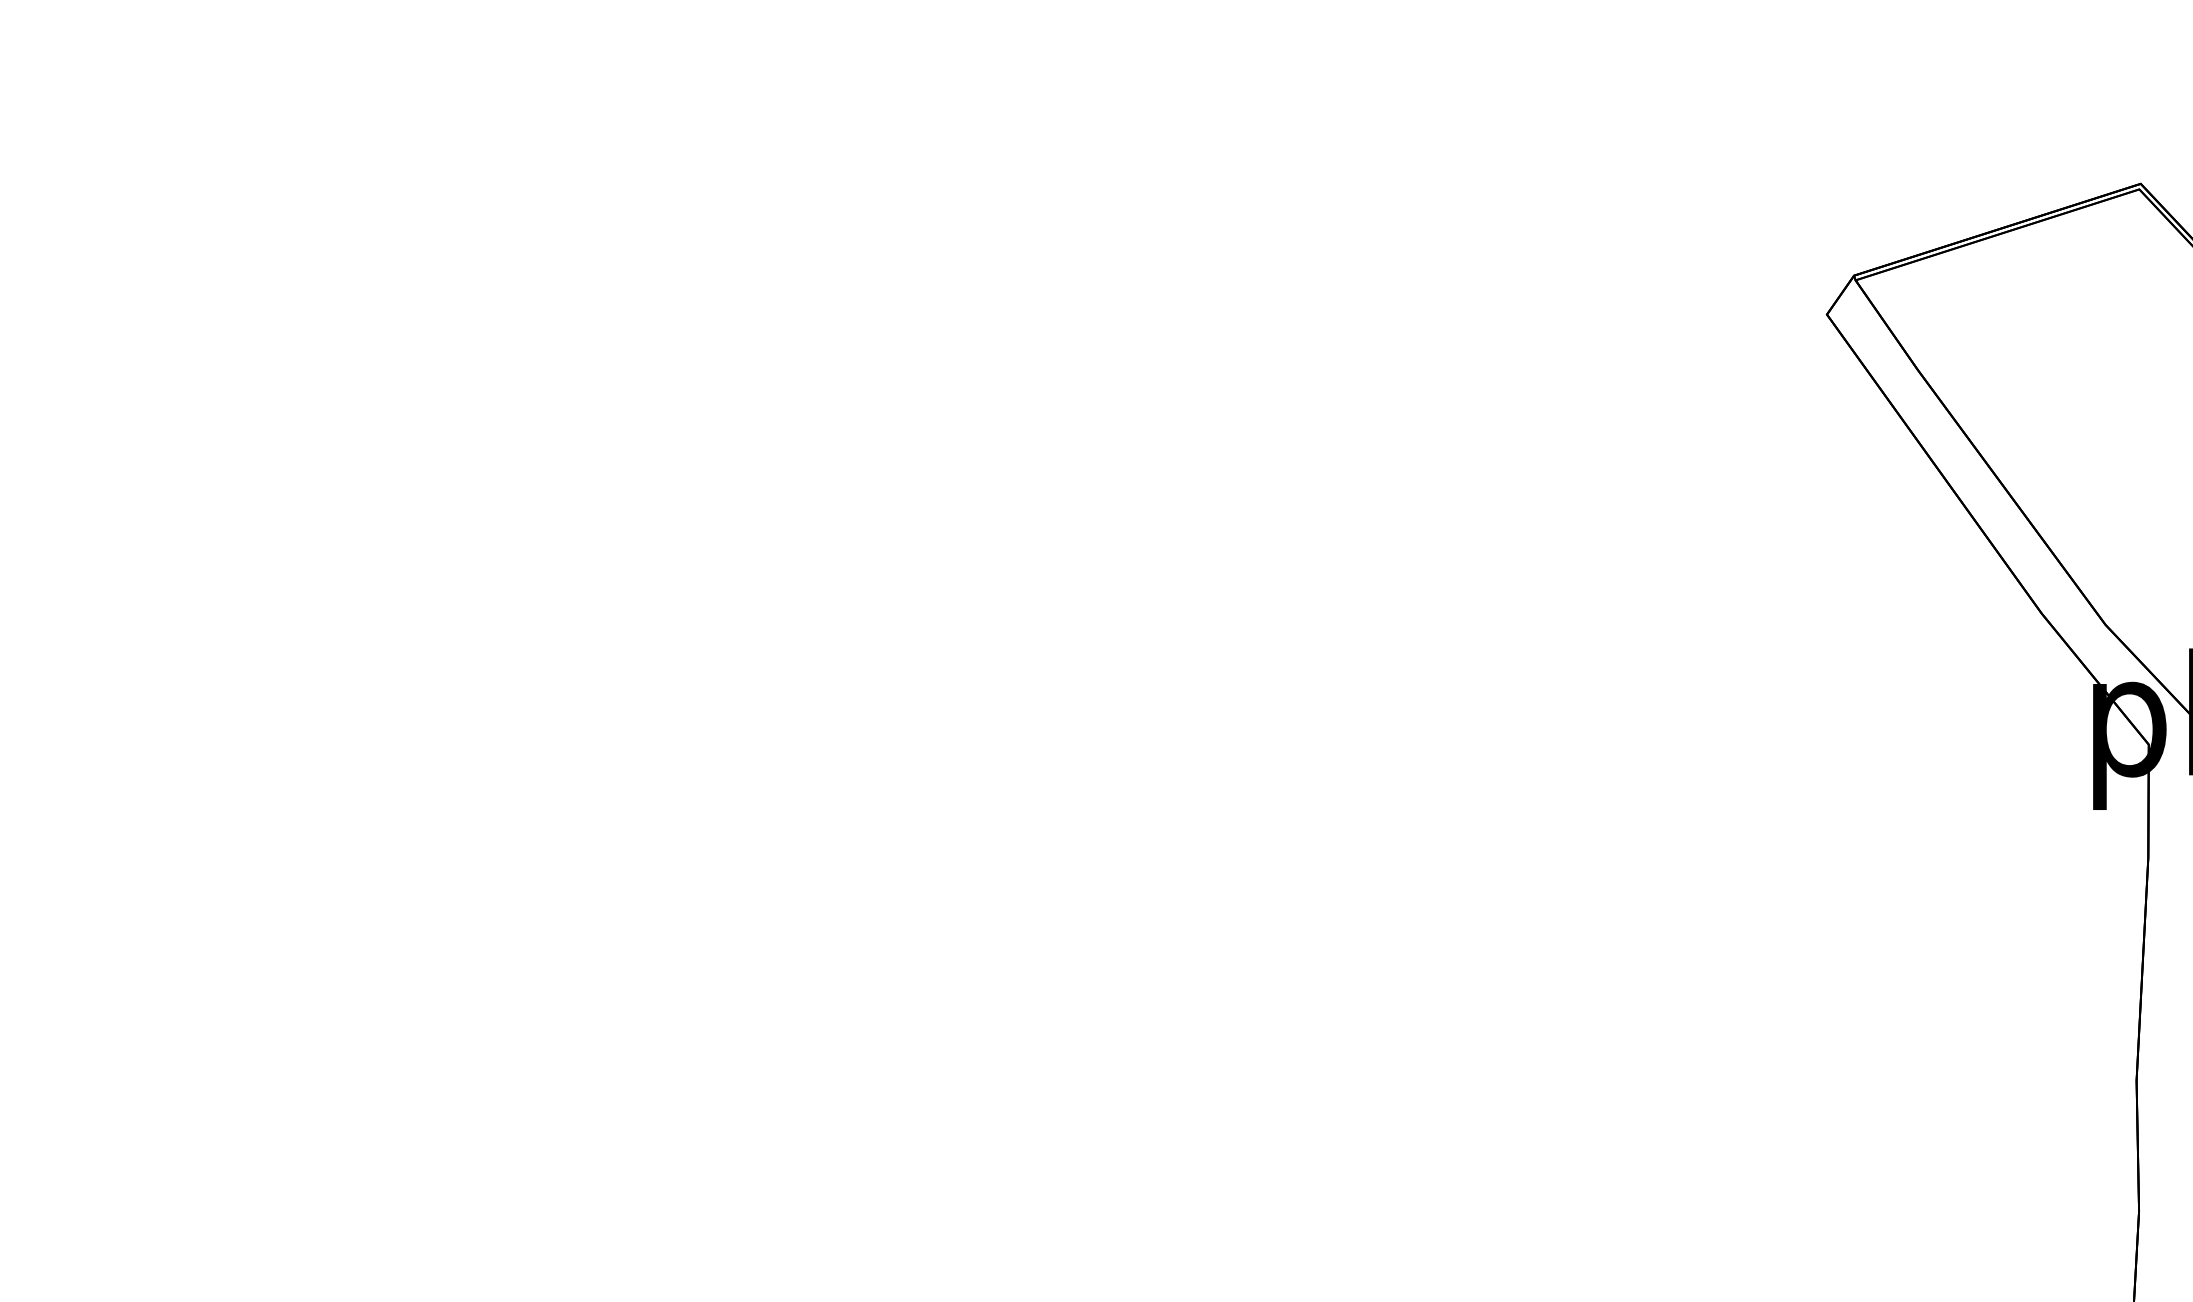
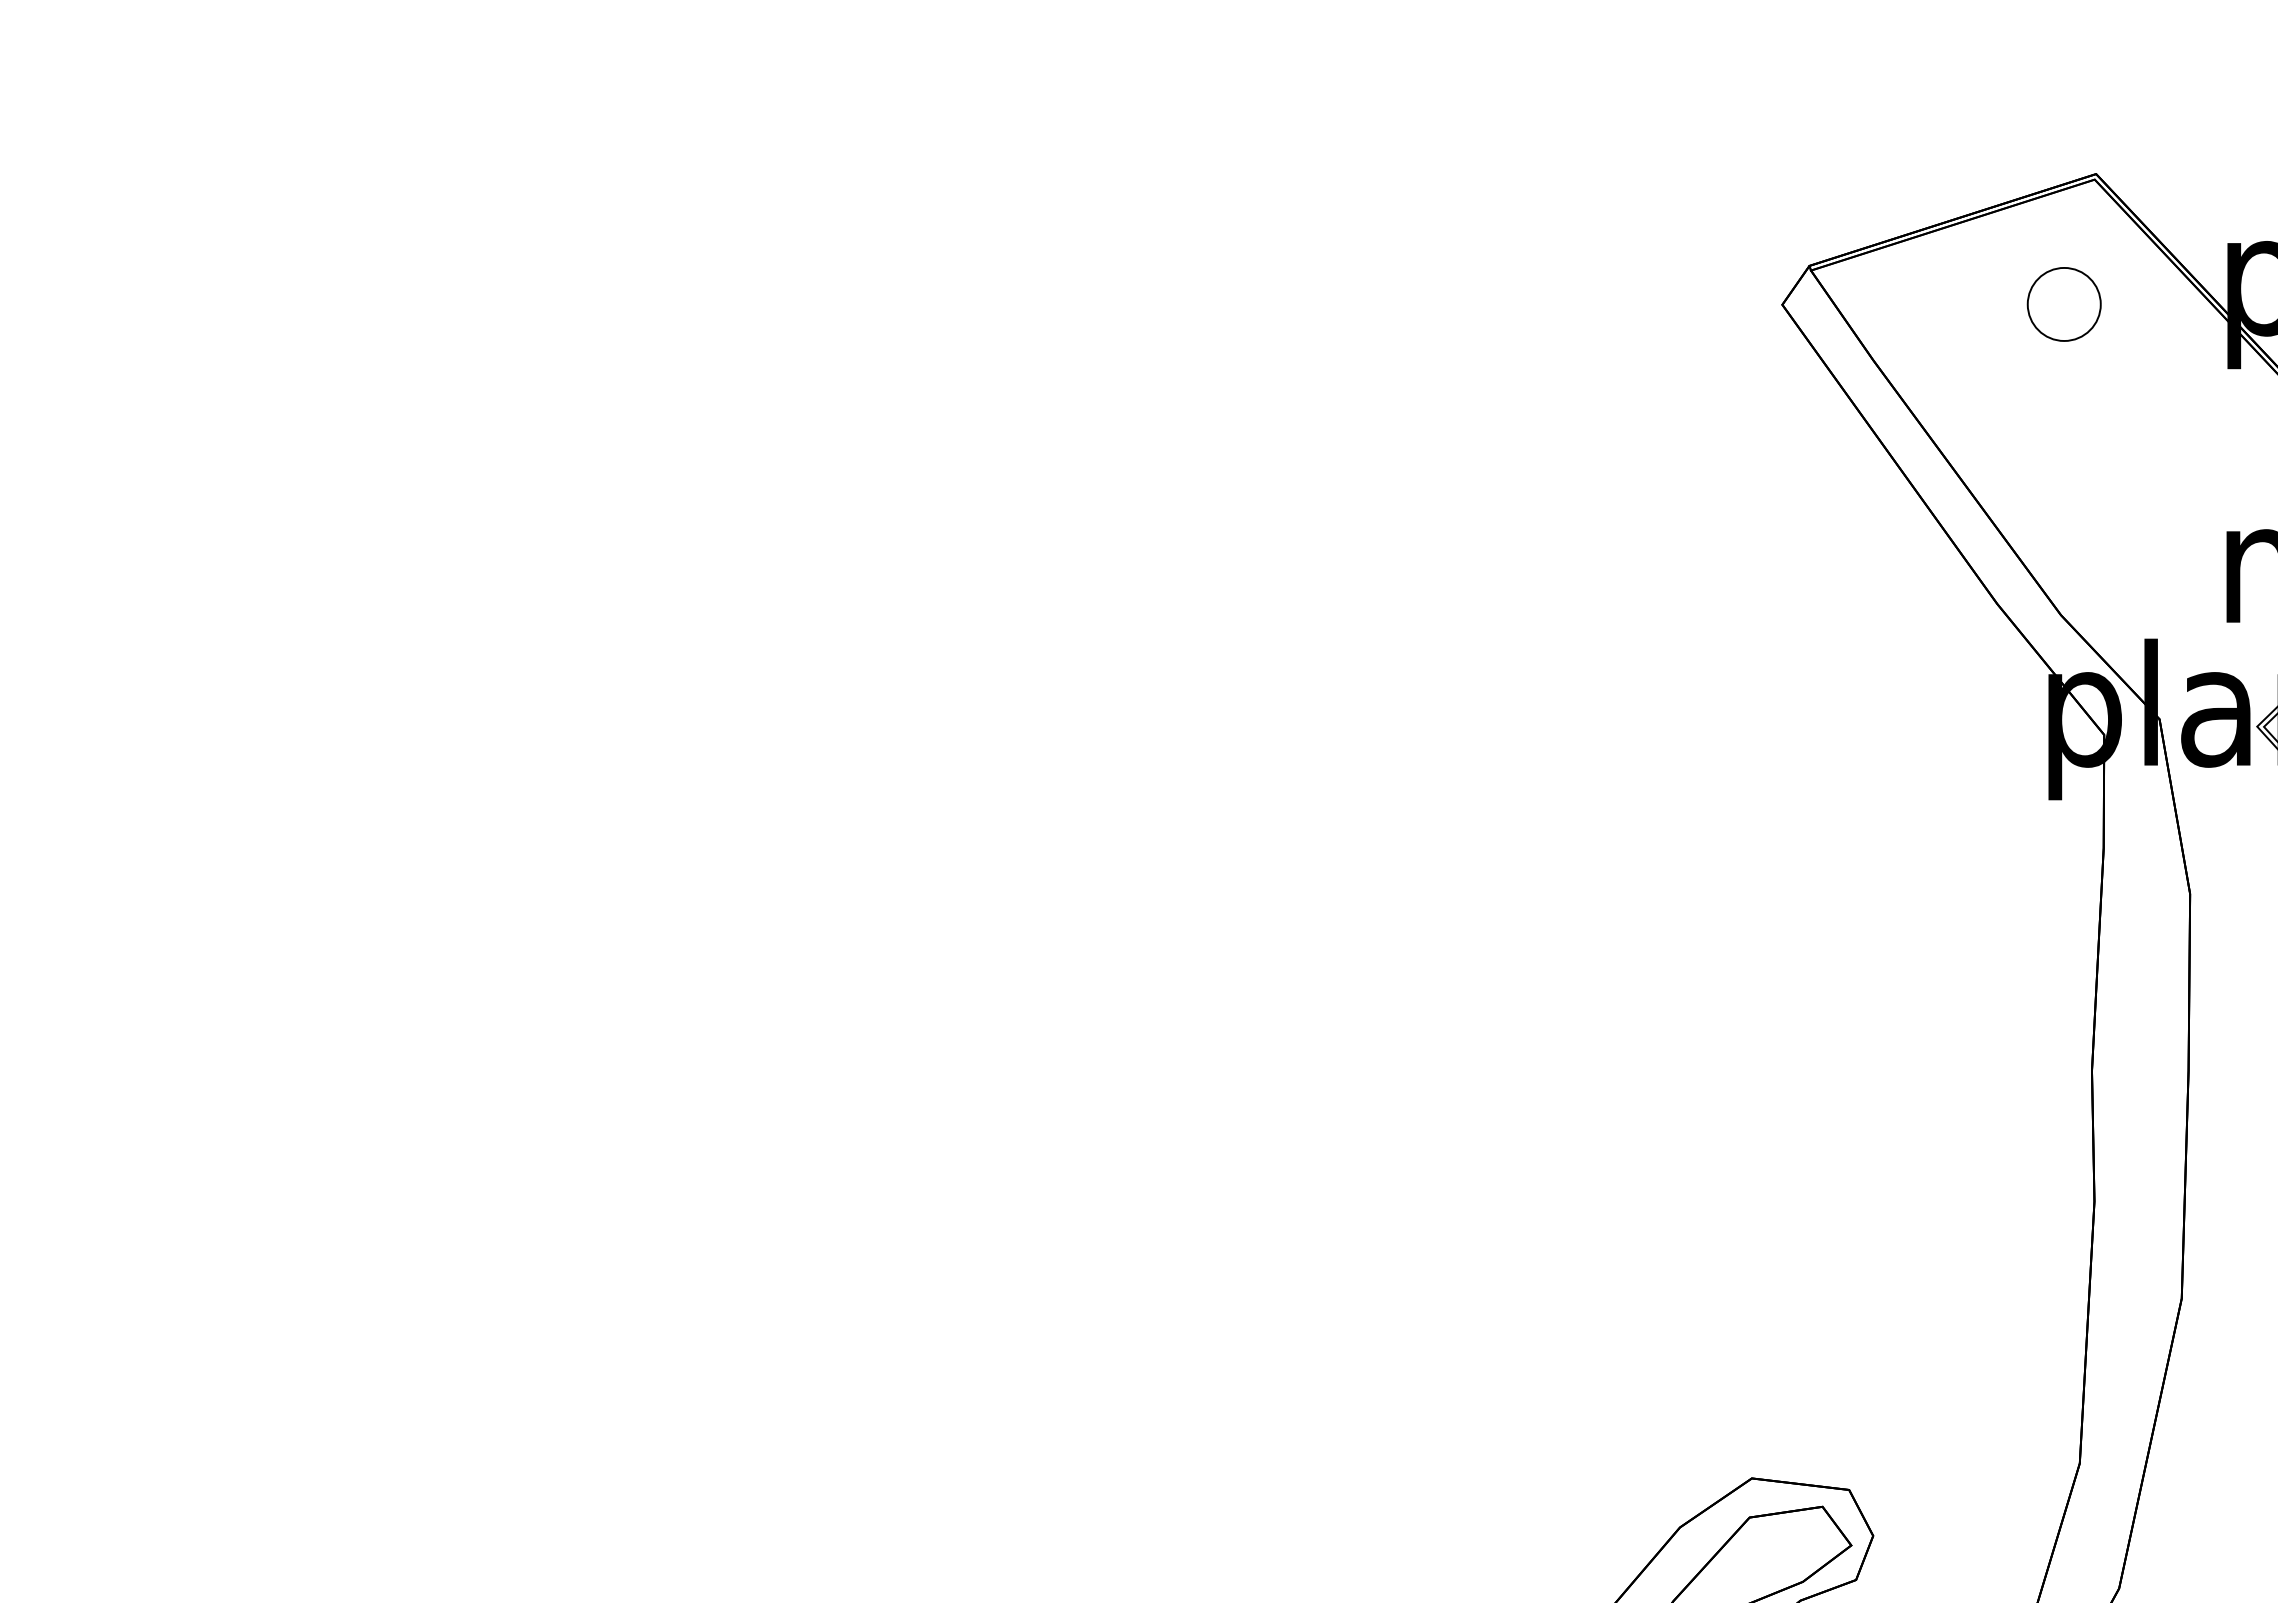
part: (2108, 314) -> (2063, 304), added

